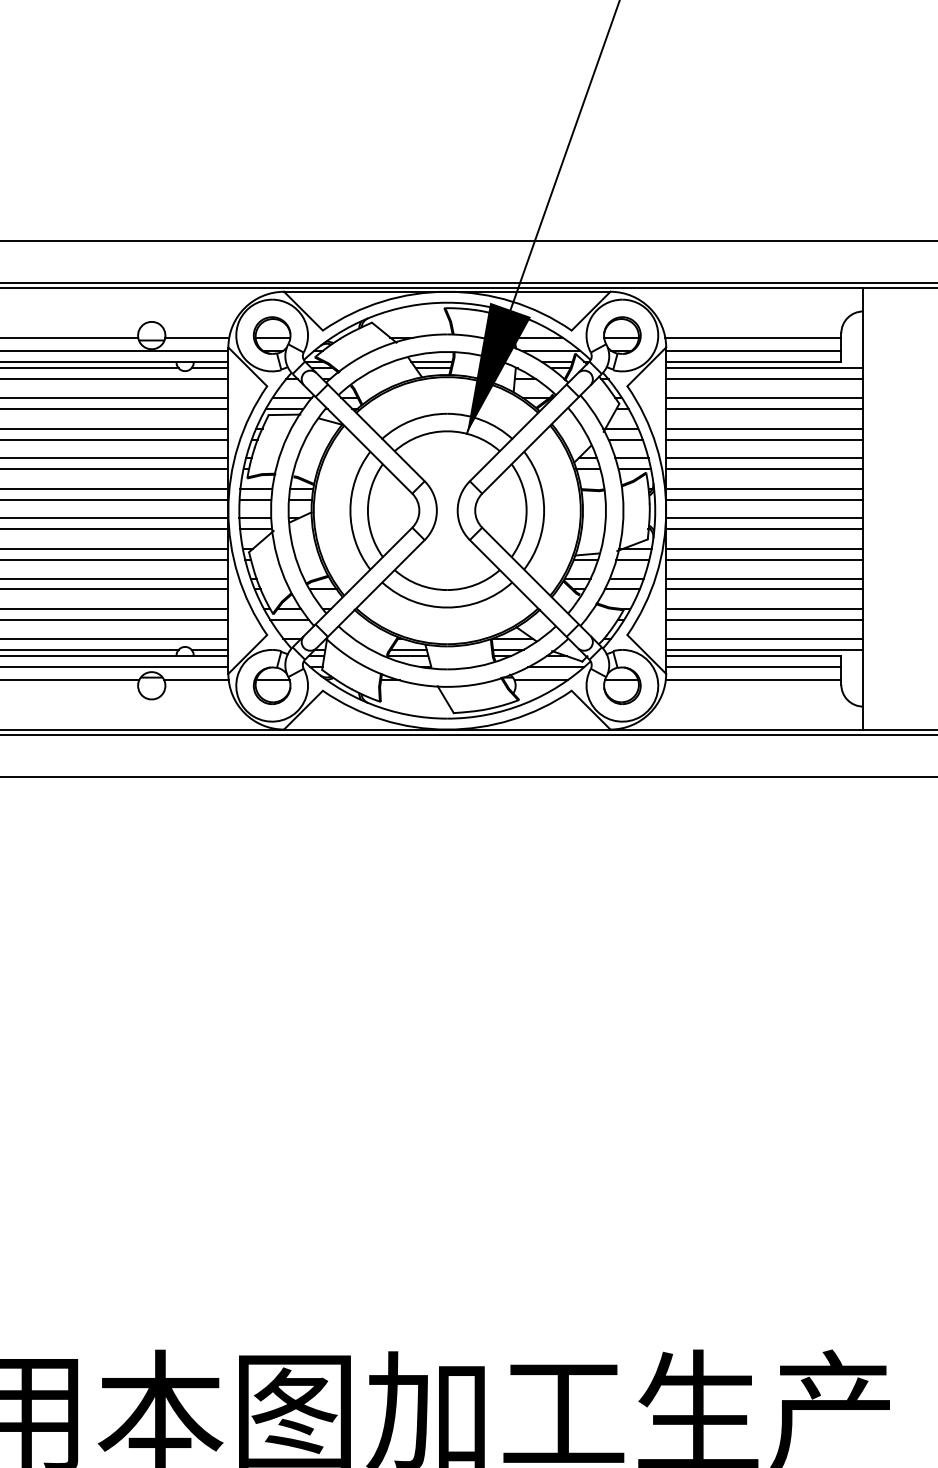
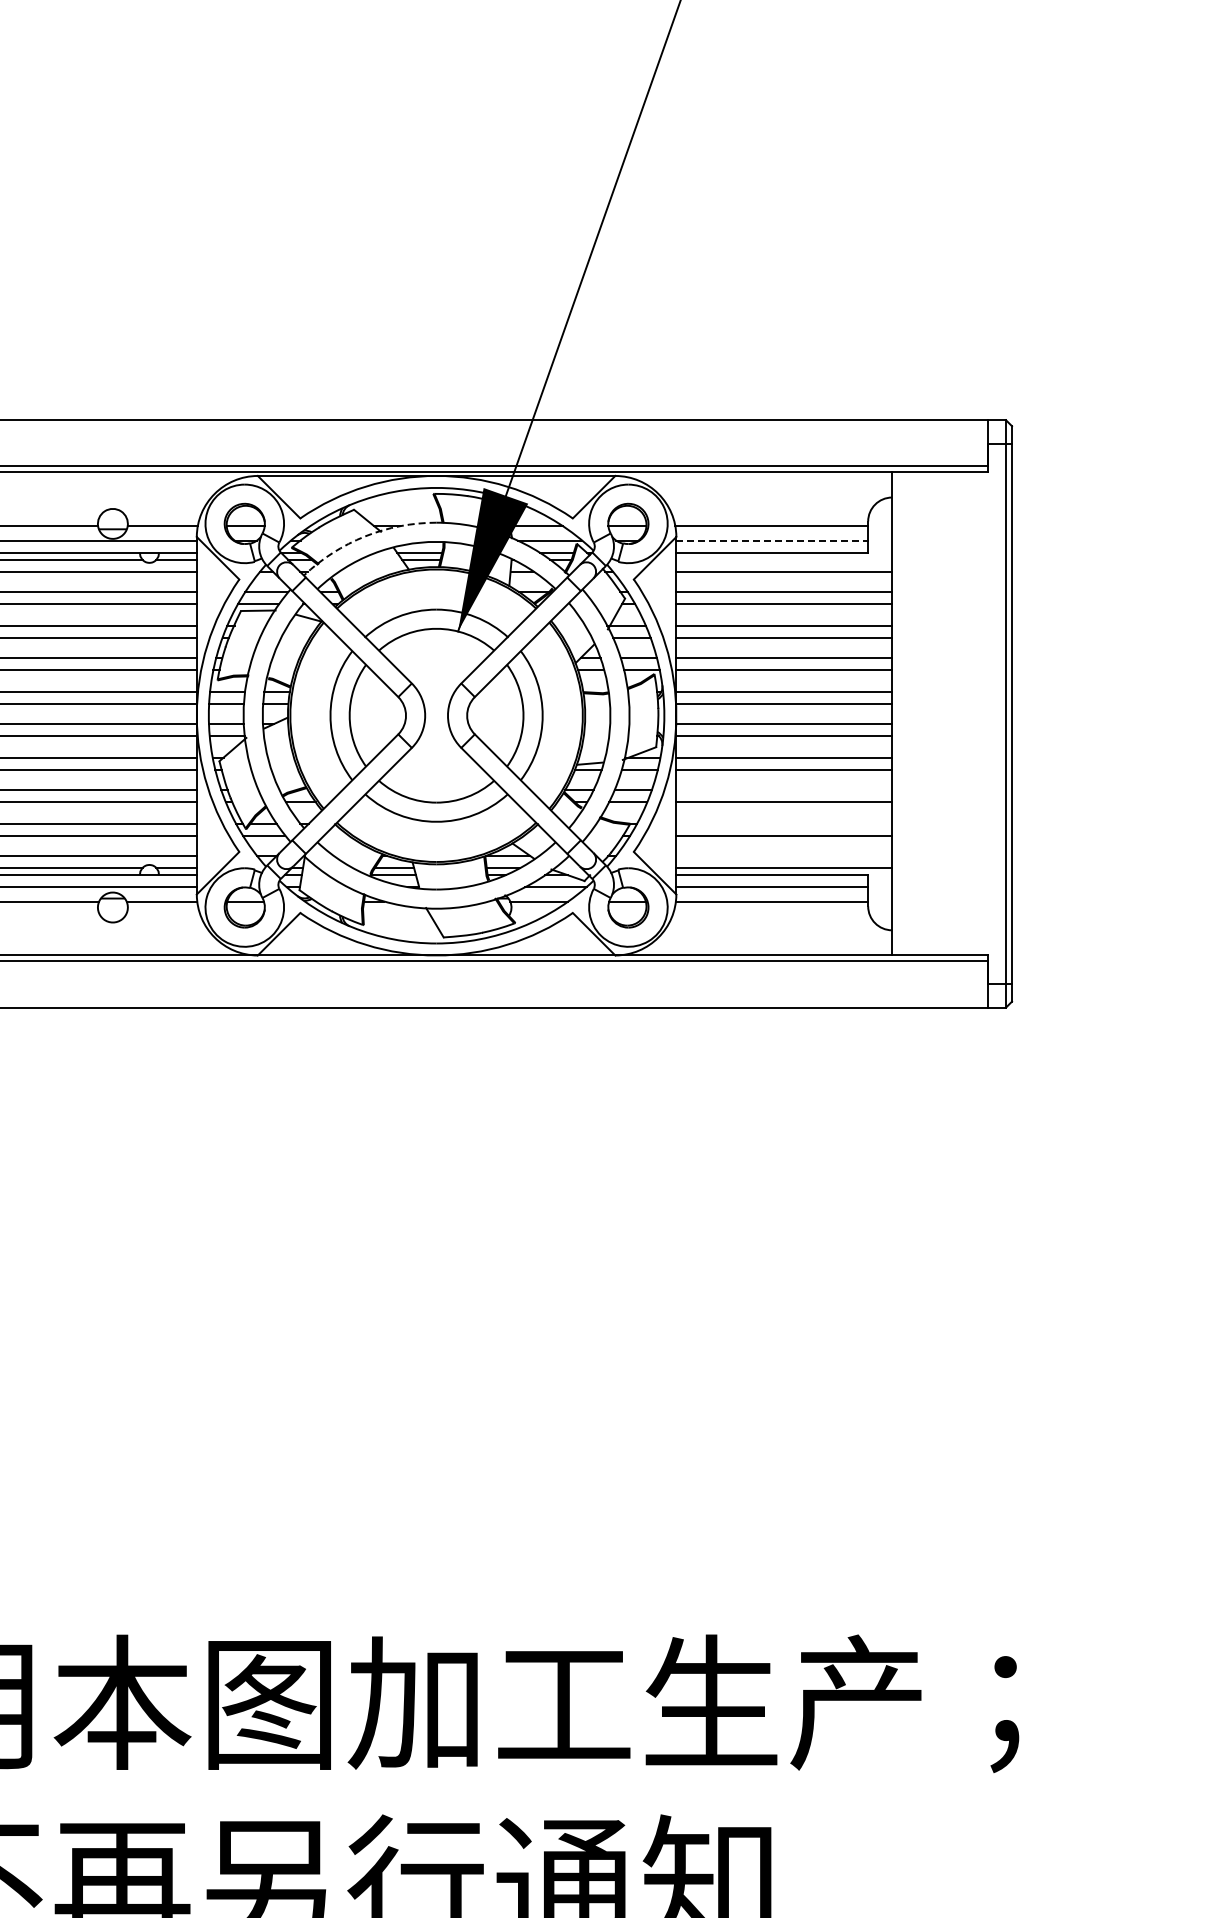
arc: (382, 347) -> (365, 536), solid -> dashed
line: (753, 350) -> (772, 540), solid -> dashed
line: (764, 368) -> (784, 559), removed
line: (764, 578) -> (784, 790), removed
line: (764, 609) -> (784, 823), removed
line: (764, 638) -> (784, 855), removed

